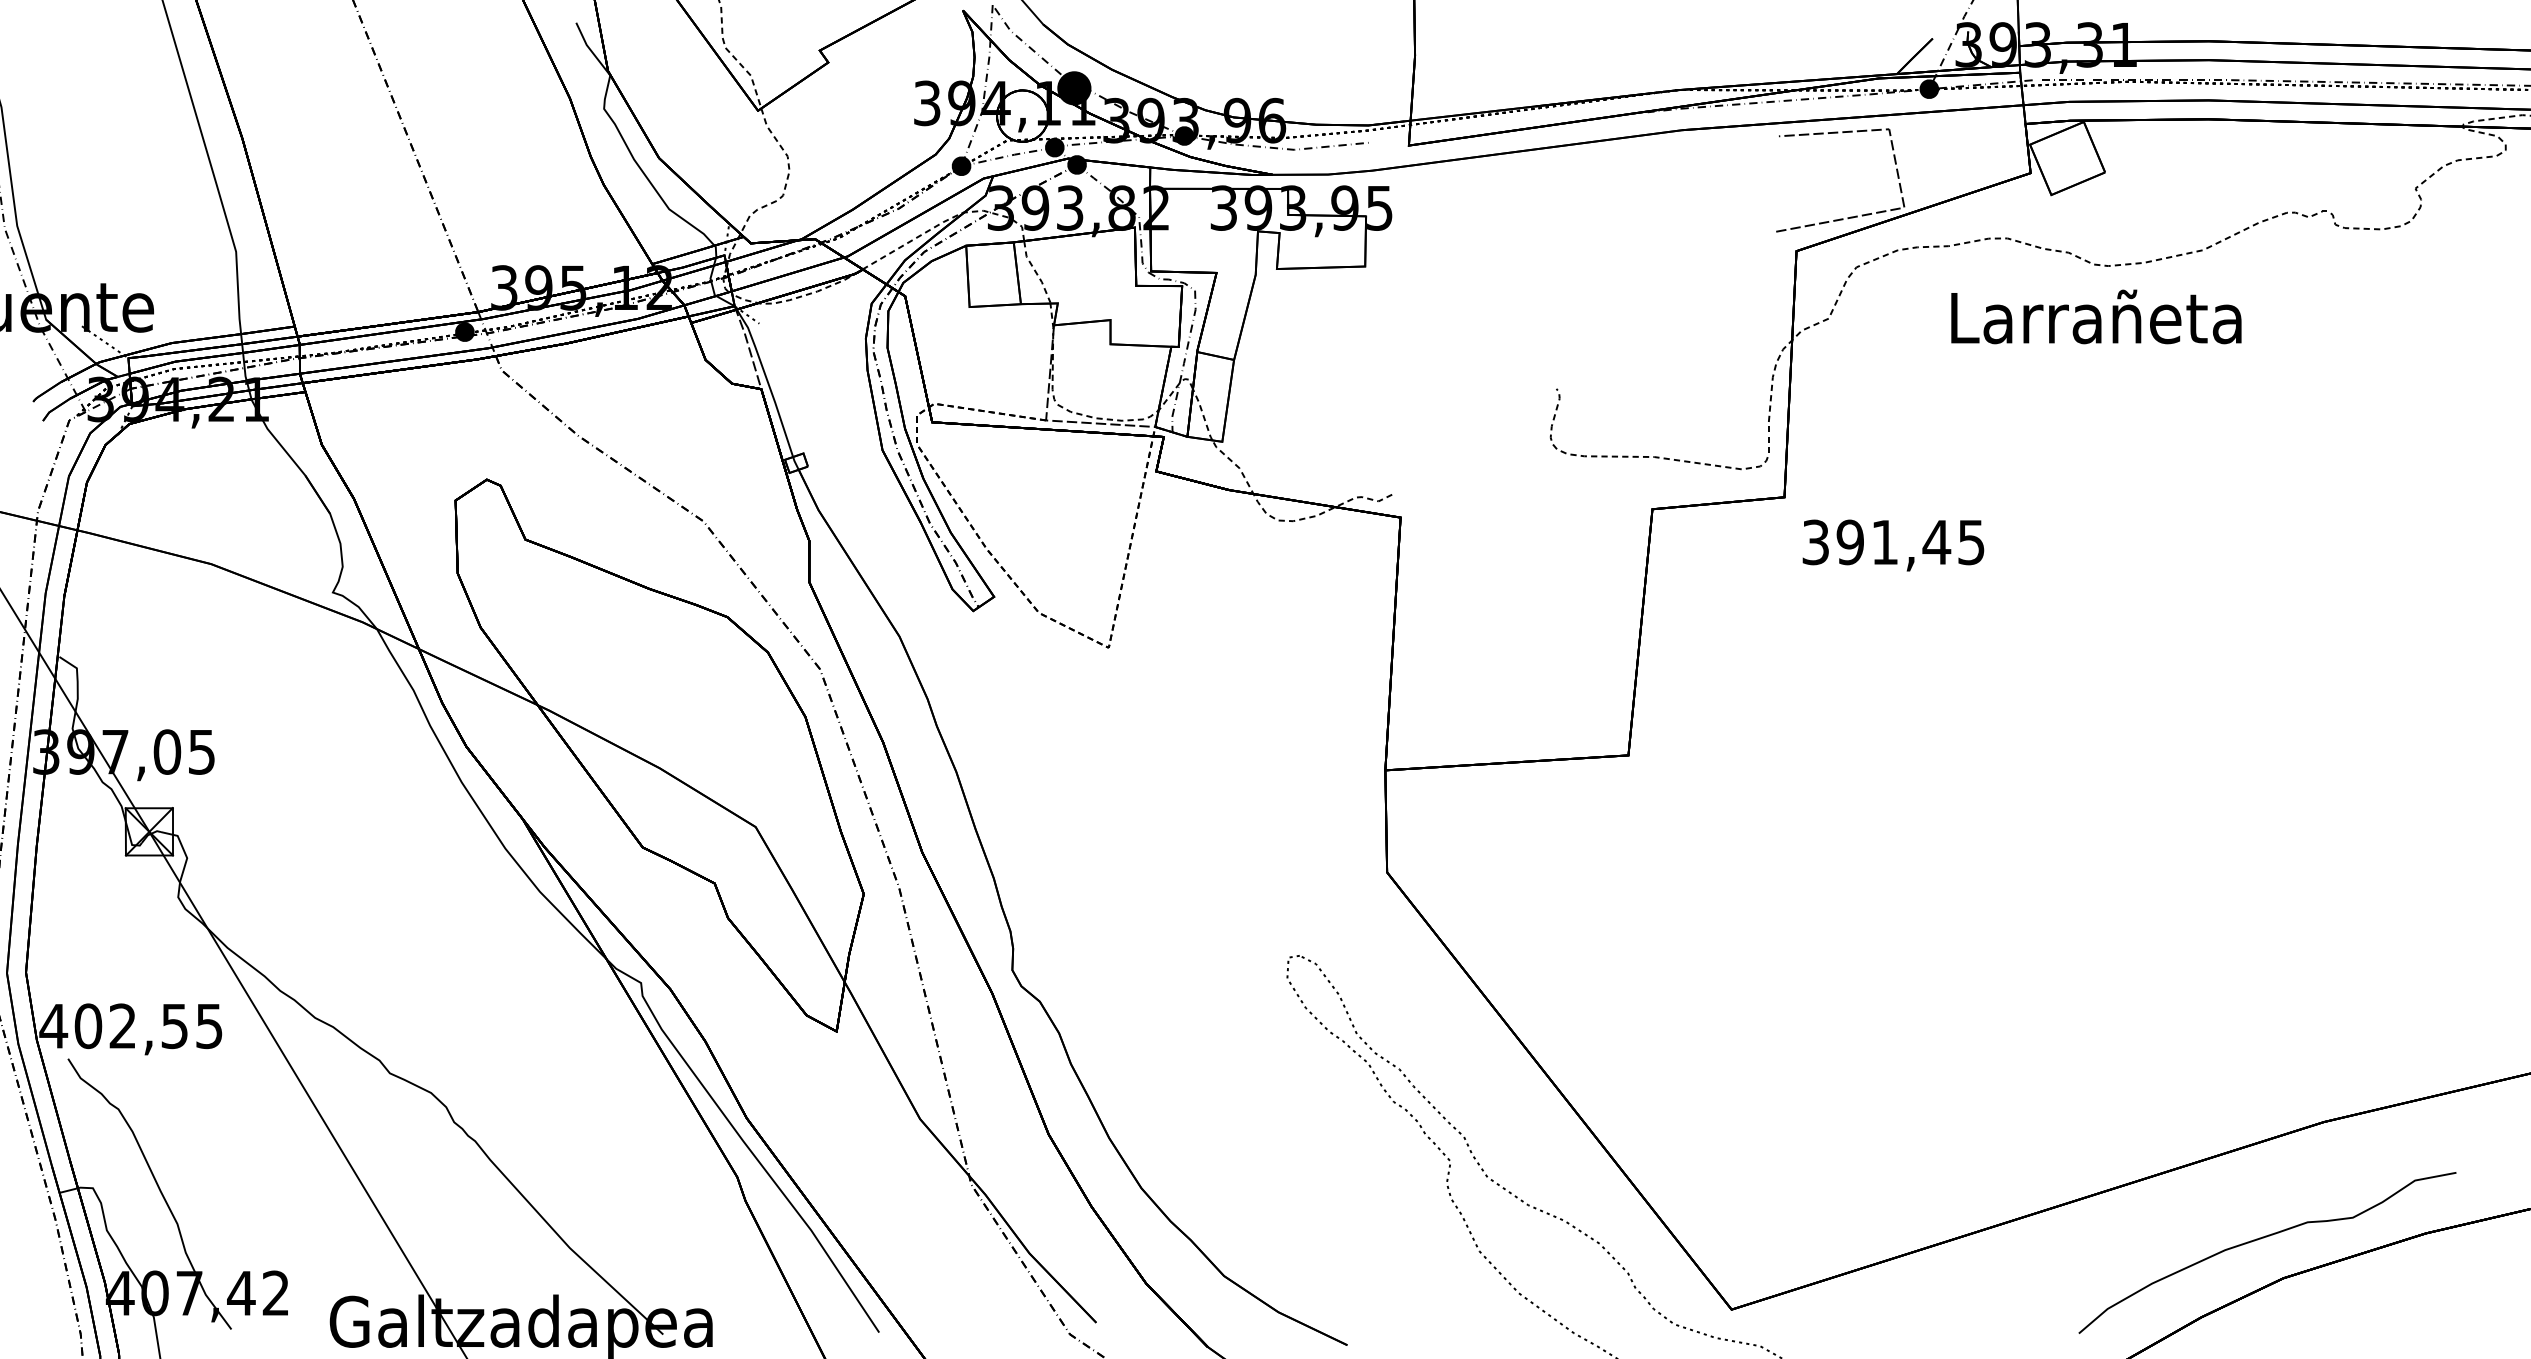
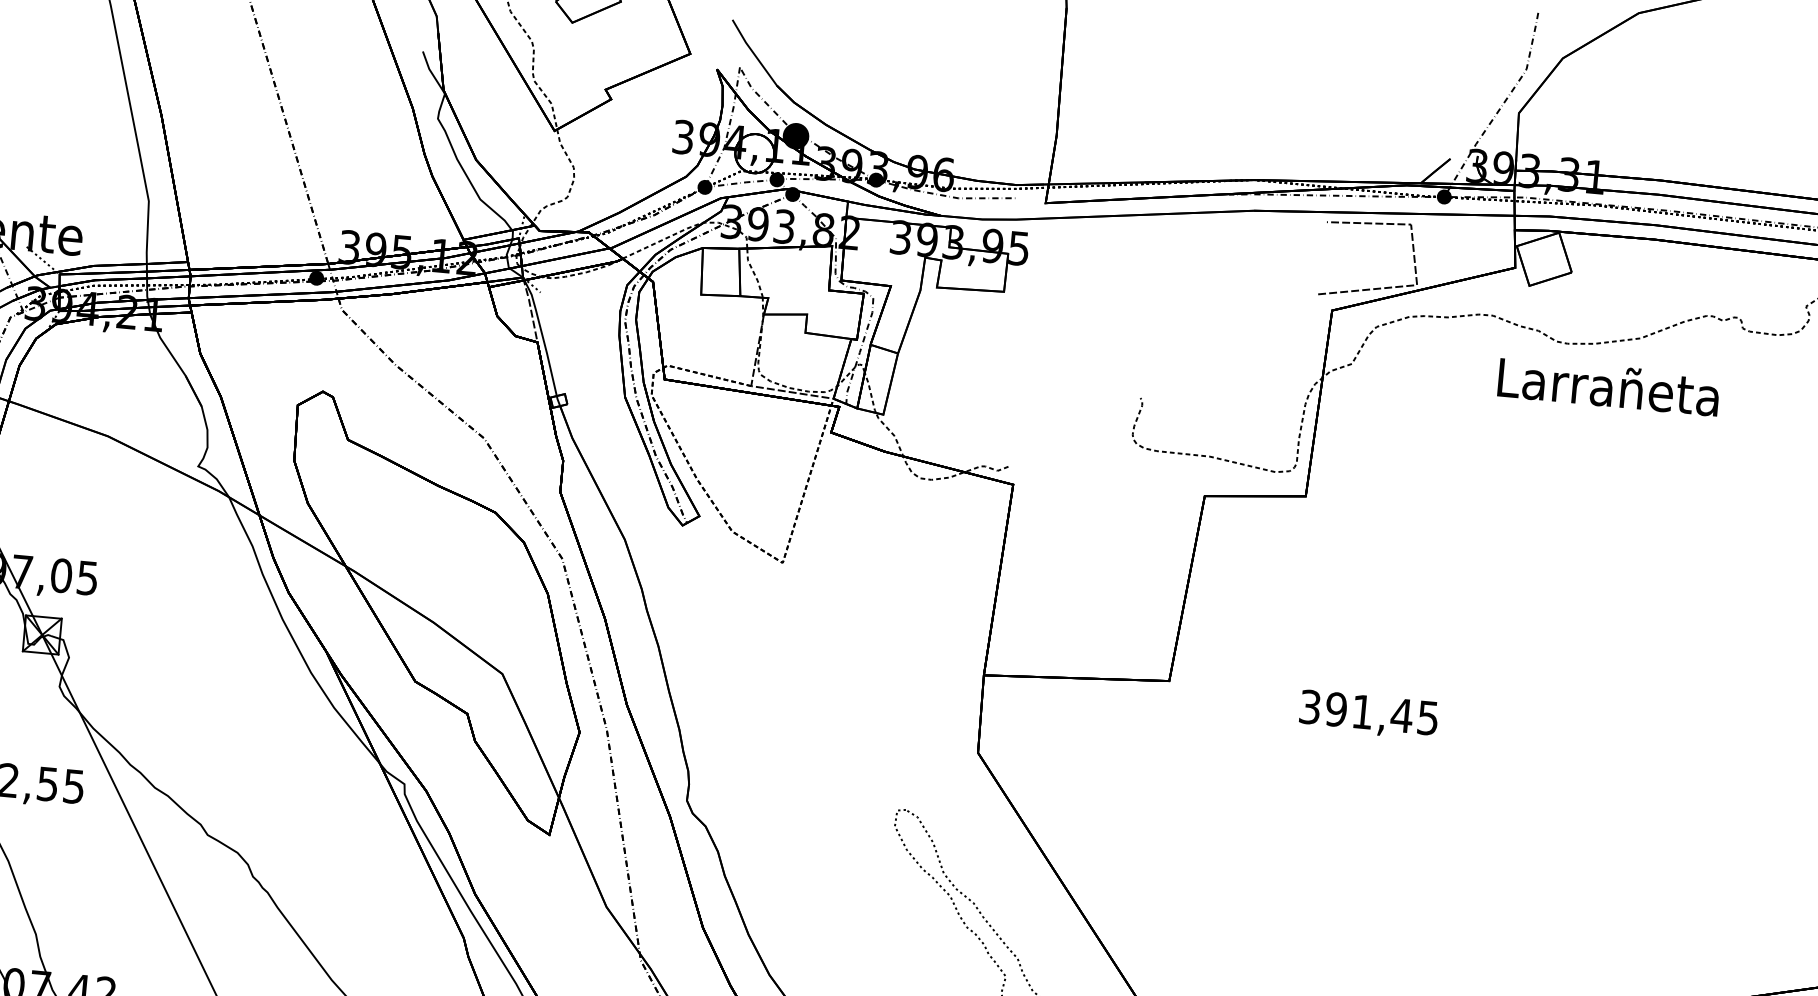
text: (2096, 316) -> (1608, 386), moved
text: (1893, 545) -> (1368, 714), moved

